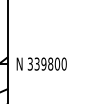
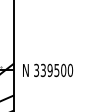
text: (50, 63) -> (56, 69), 339800 -> 339500

